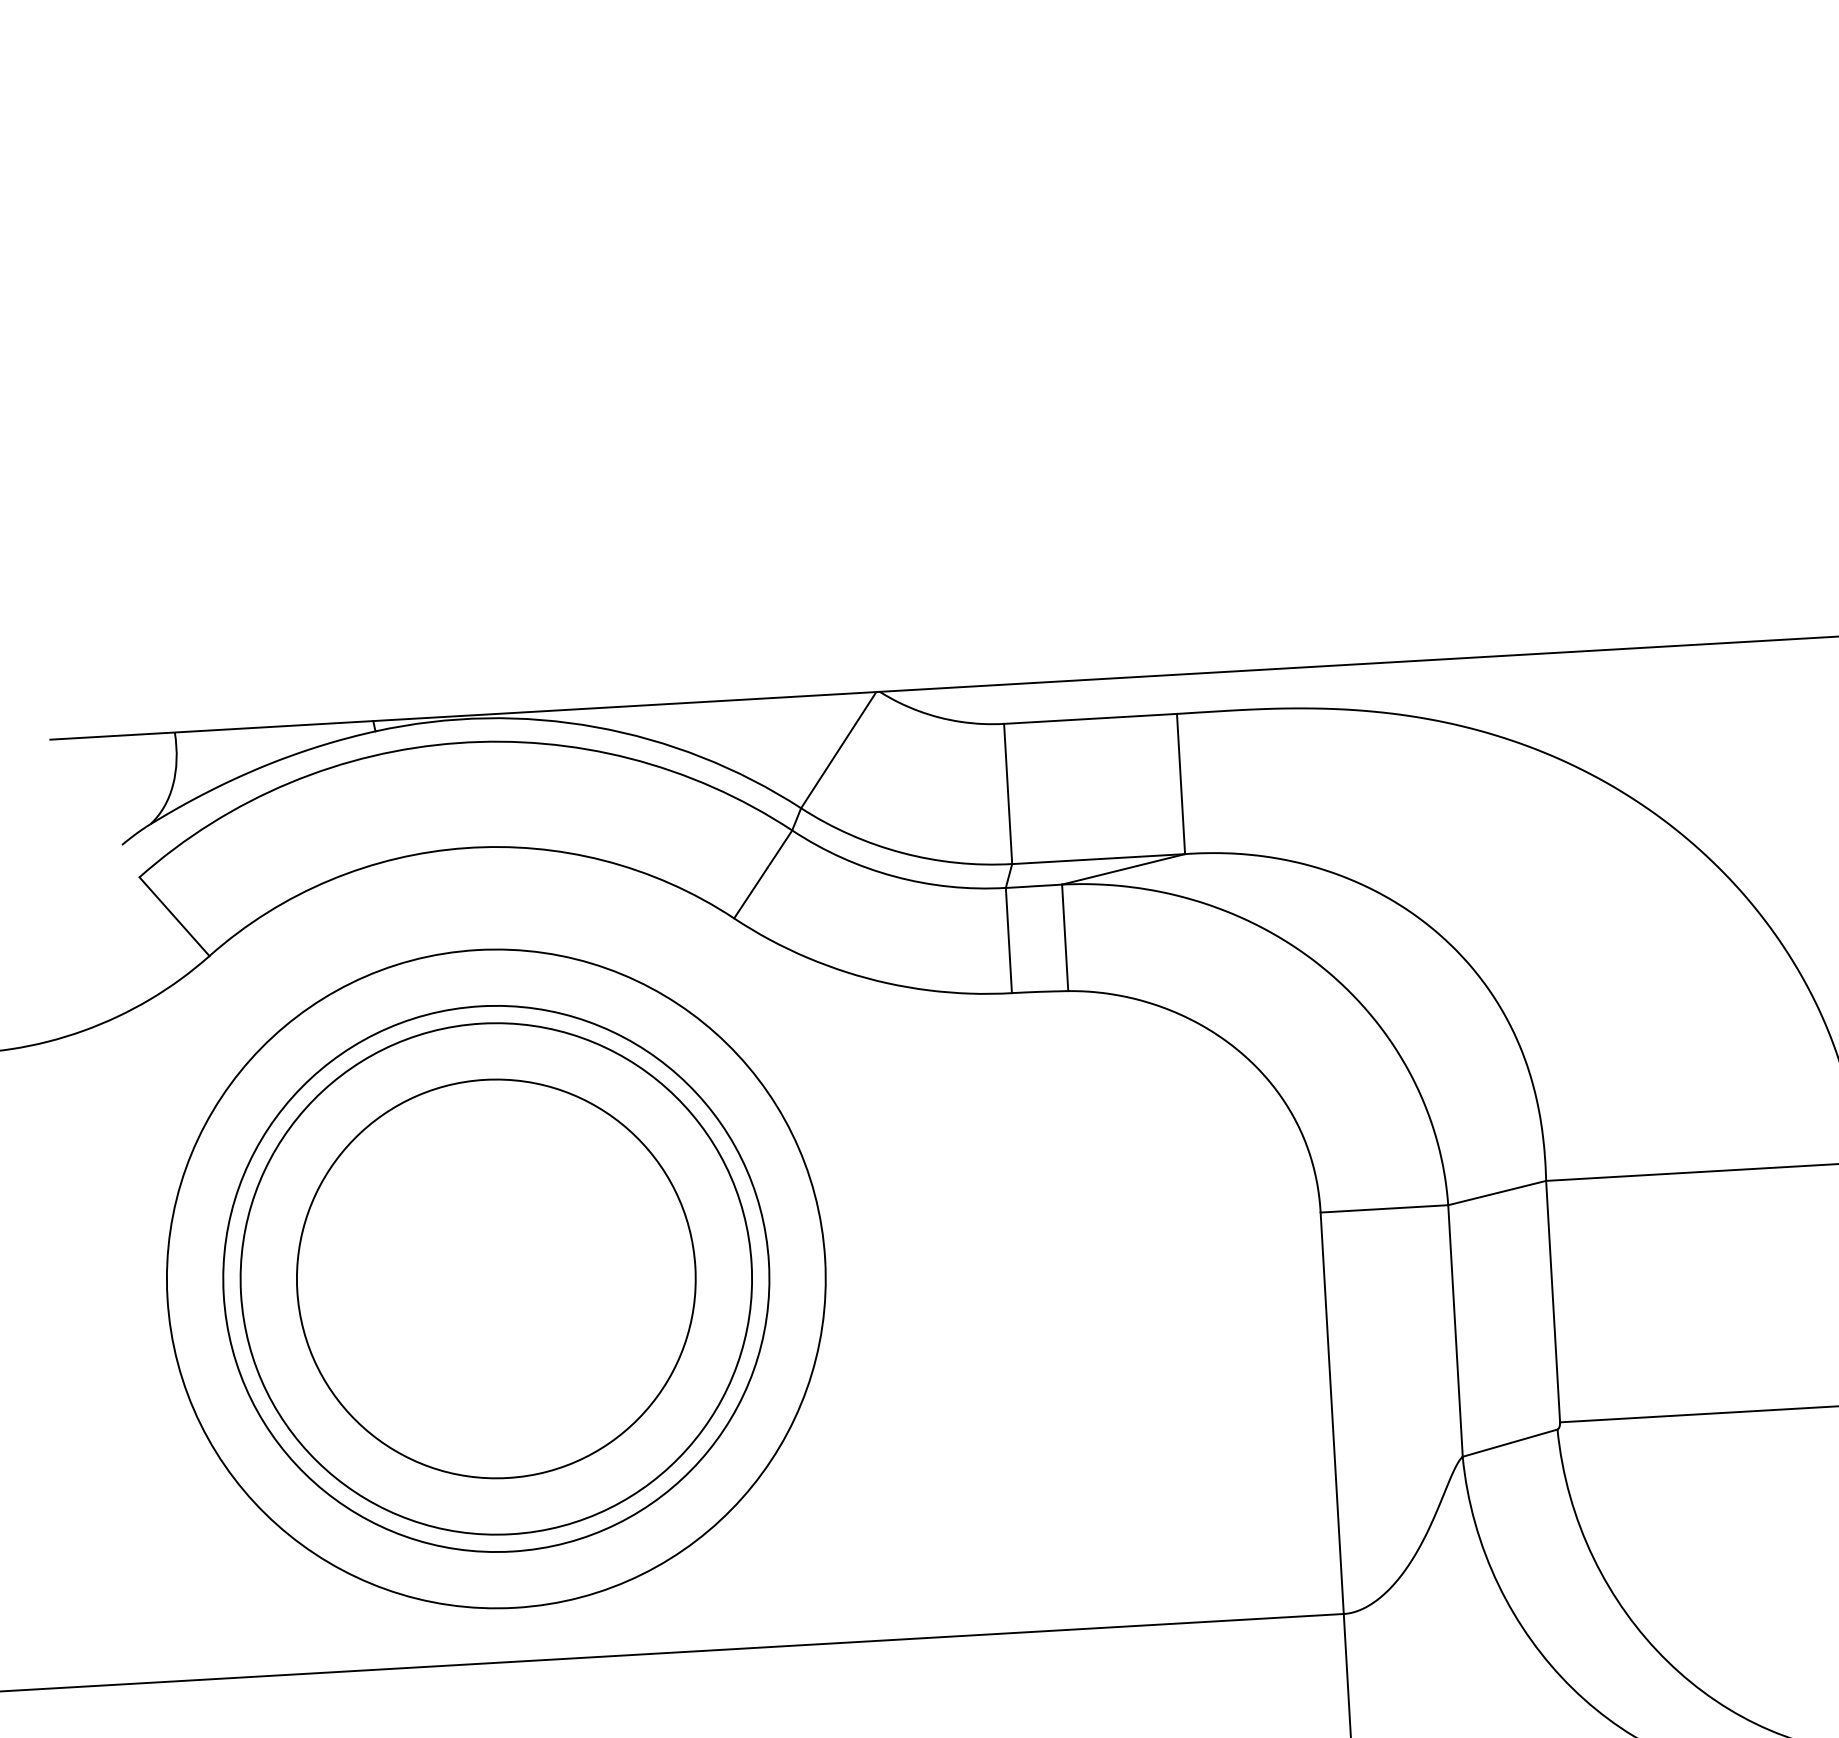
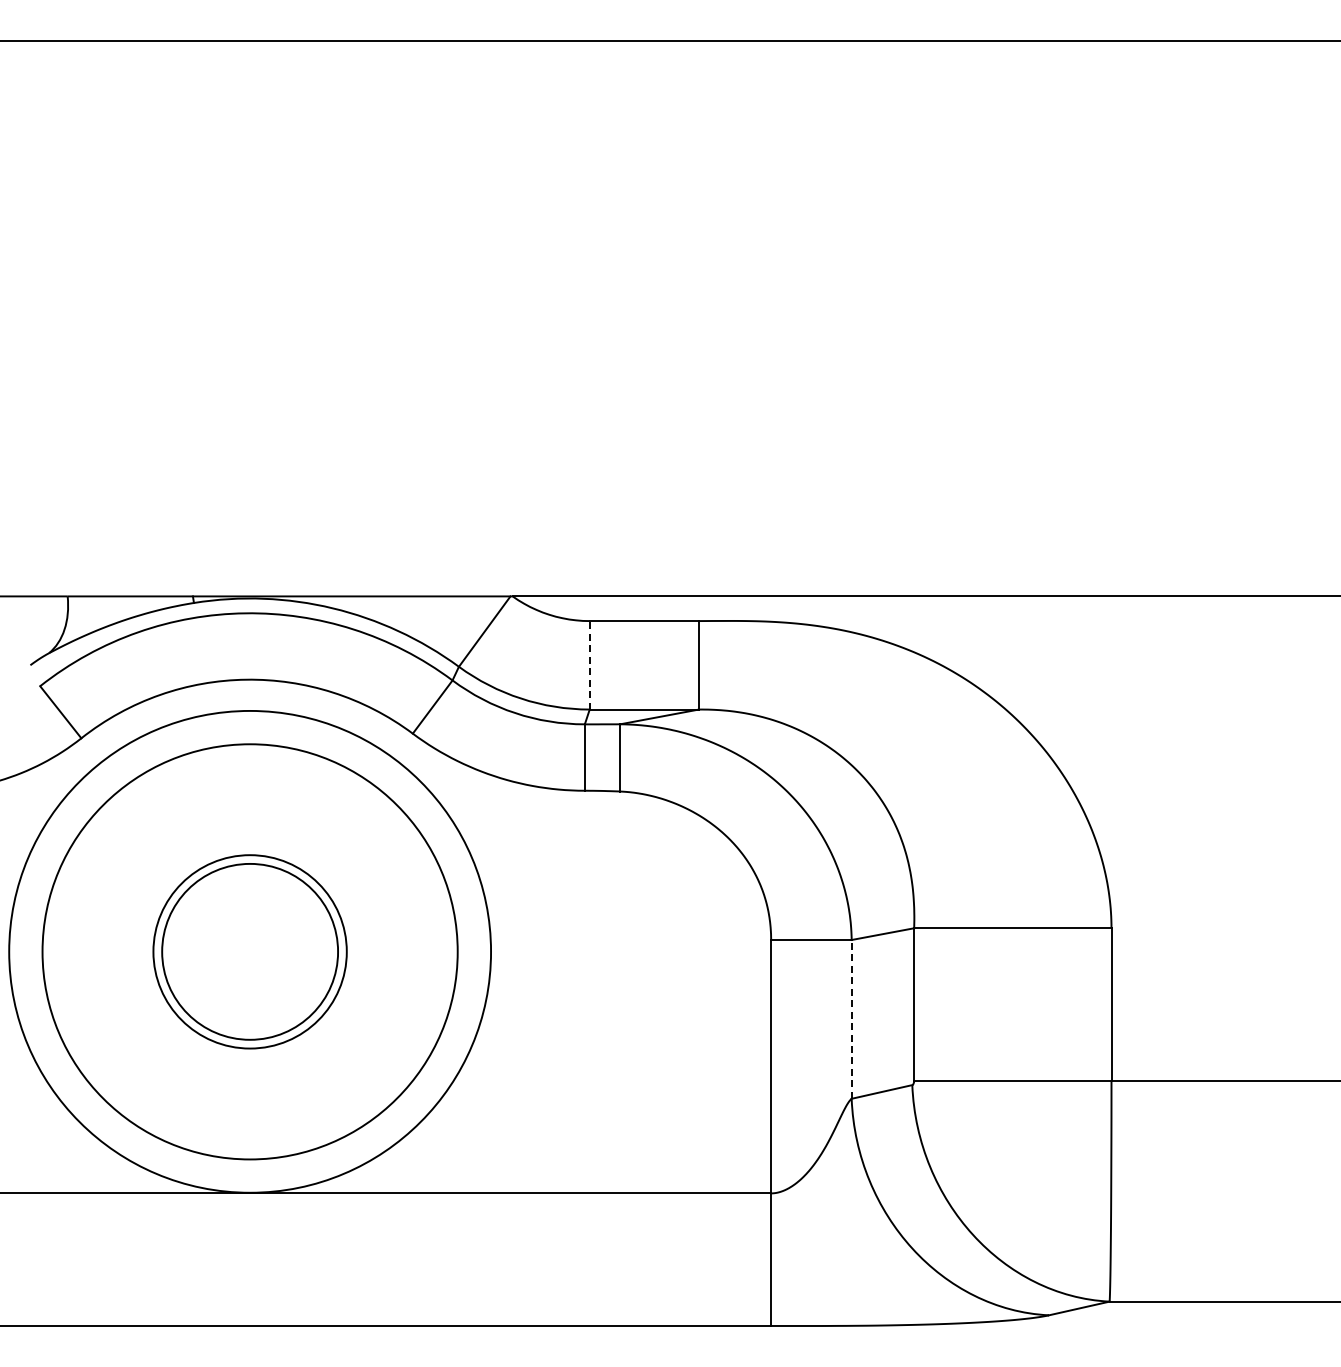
line: (1007, 792) -> (589, 664), solid -> dashed
circle: (495, 1278) -> (249, 951), size x0.6
circle: (495, 1278) -> (249, 951), size x0.7
circle: (496, 1278) -> (250, 951), size x1.4
line: (1455, 1329) -> (851, 1018), solid -> dashed

